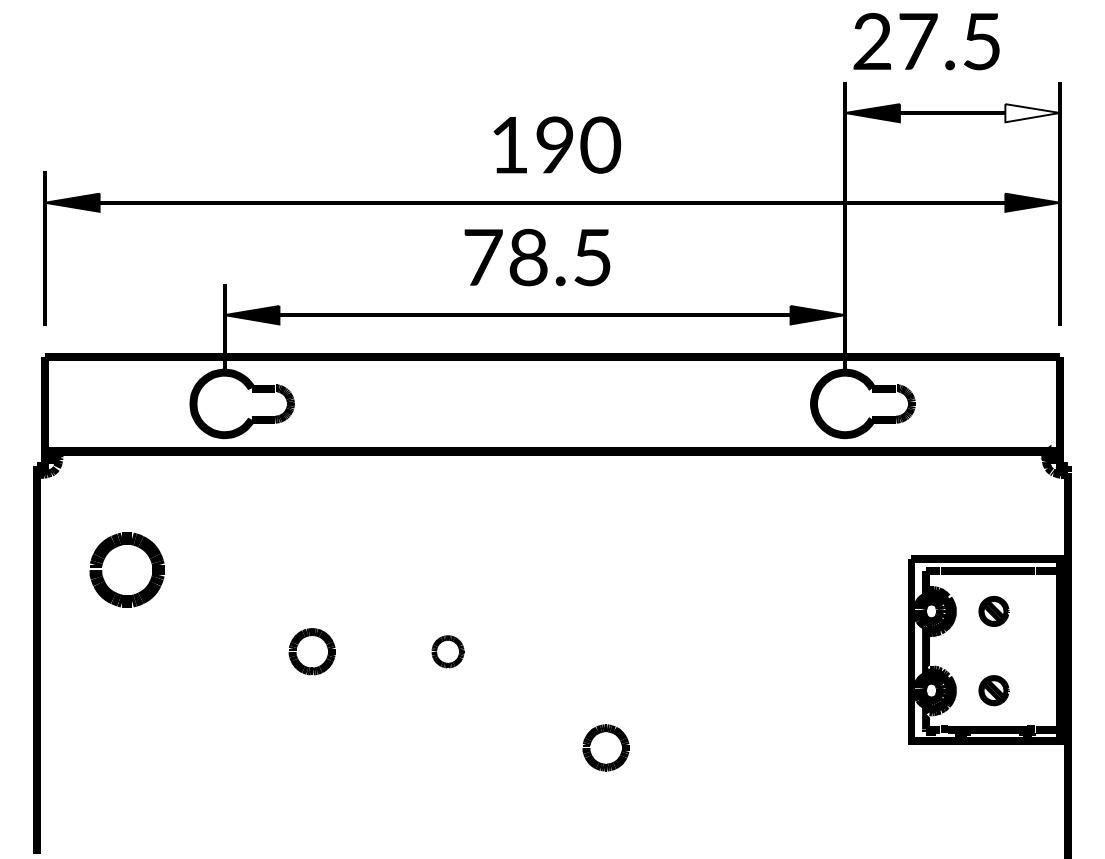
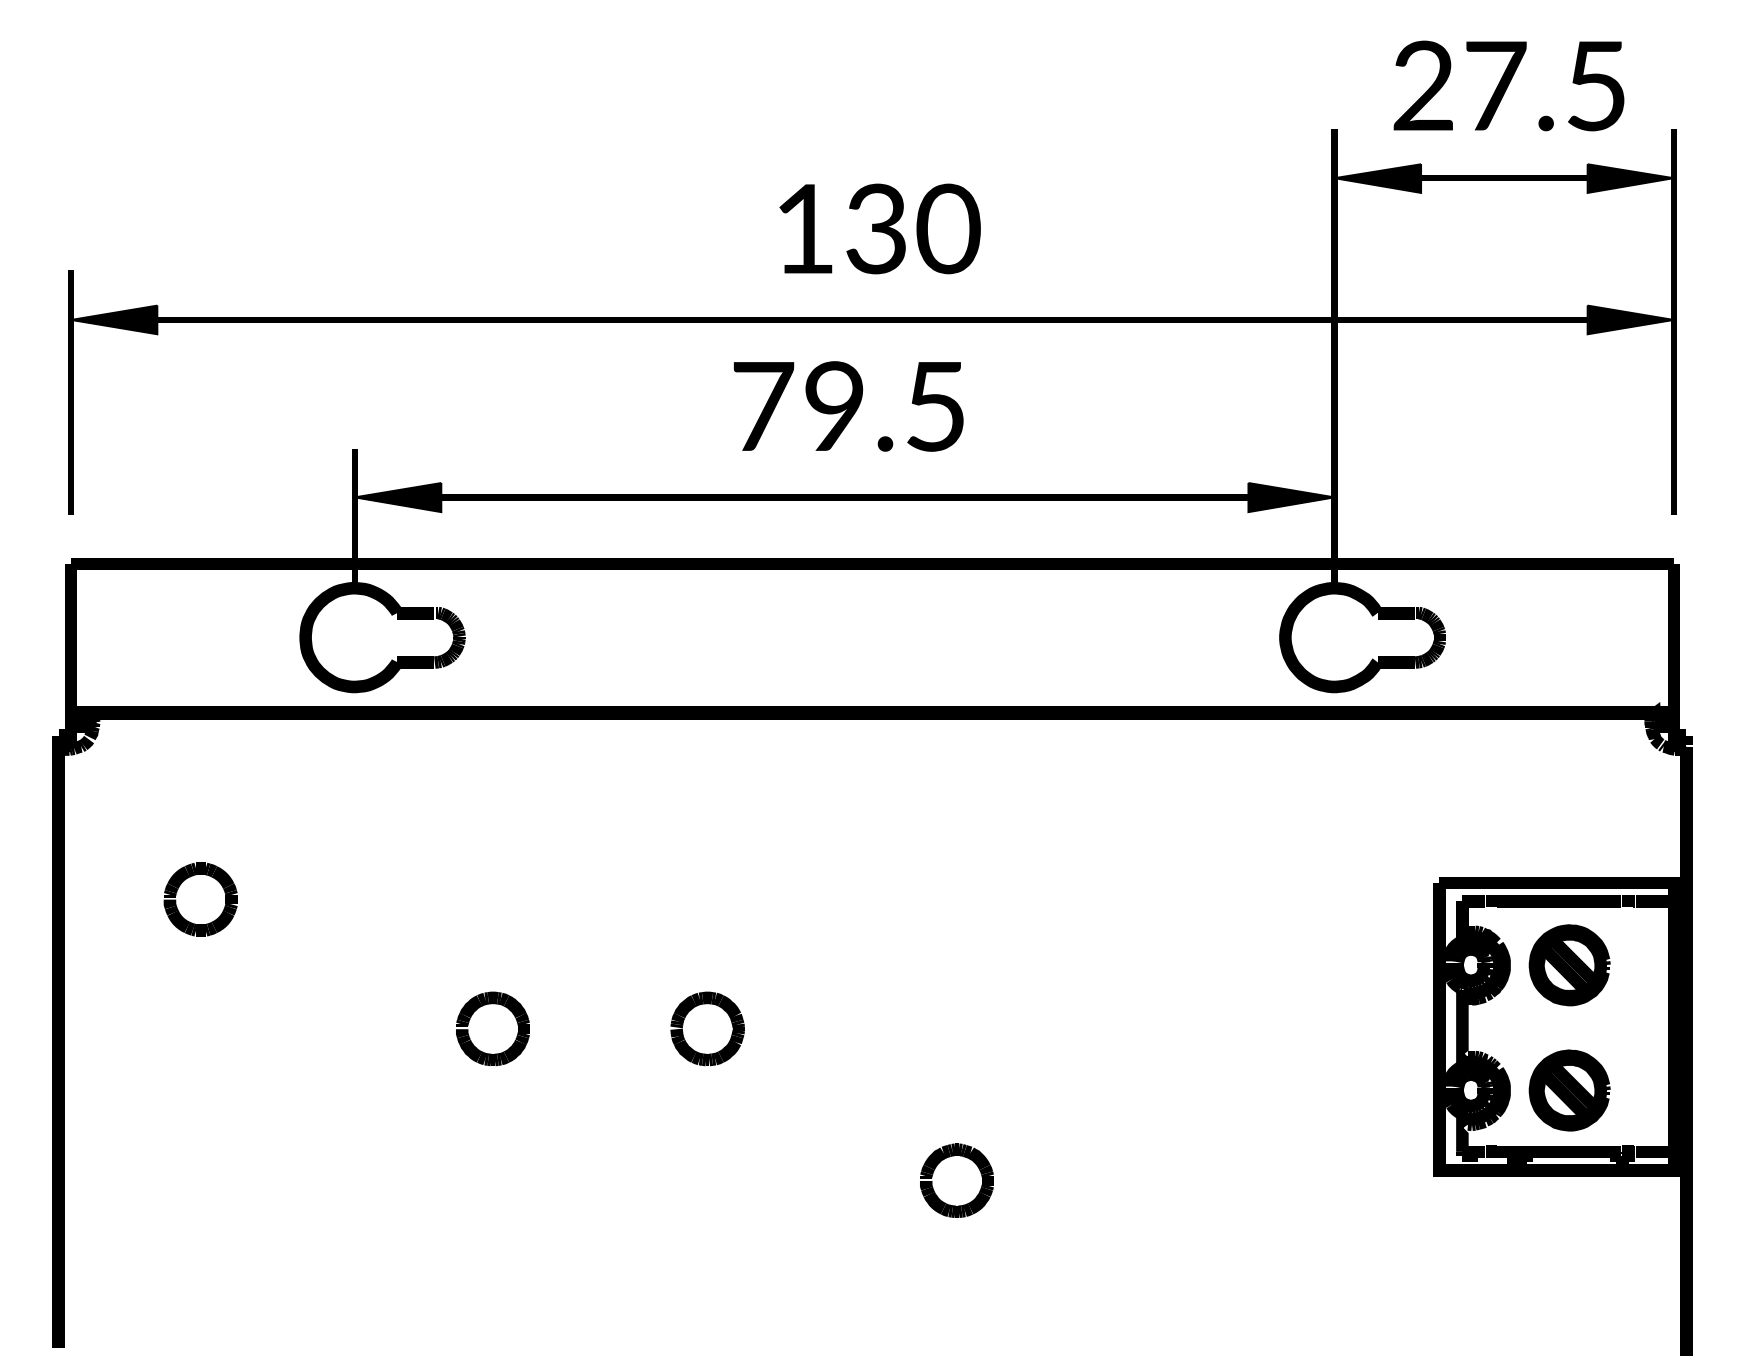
text: (926, 41) -> (1508, 85), moved
fill: (1032, 113) -> (1630, 179), added
text: (554, 144) -> (875, 227), 190 -> 130
text: (528, 258) -> (834, 407), 78.5 -> 79.5
part: (126, 569) -> (199, 899), size x0.62
part: (993, 611) -> (1568, 965), size x1.67
part: (447, 651) -> (706, 1028), size x1.43
part: (993, 690) -> (1568, 1090), size x1.67

